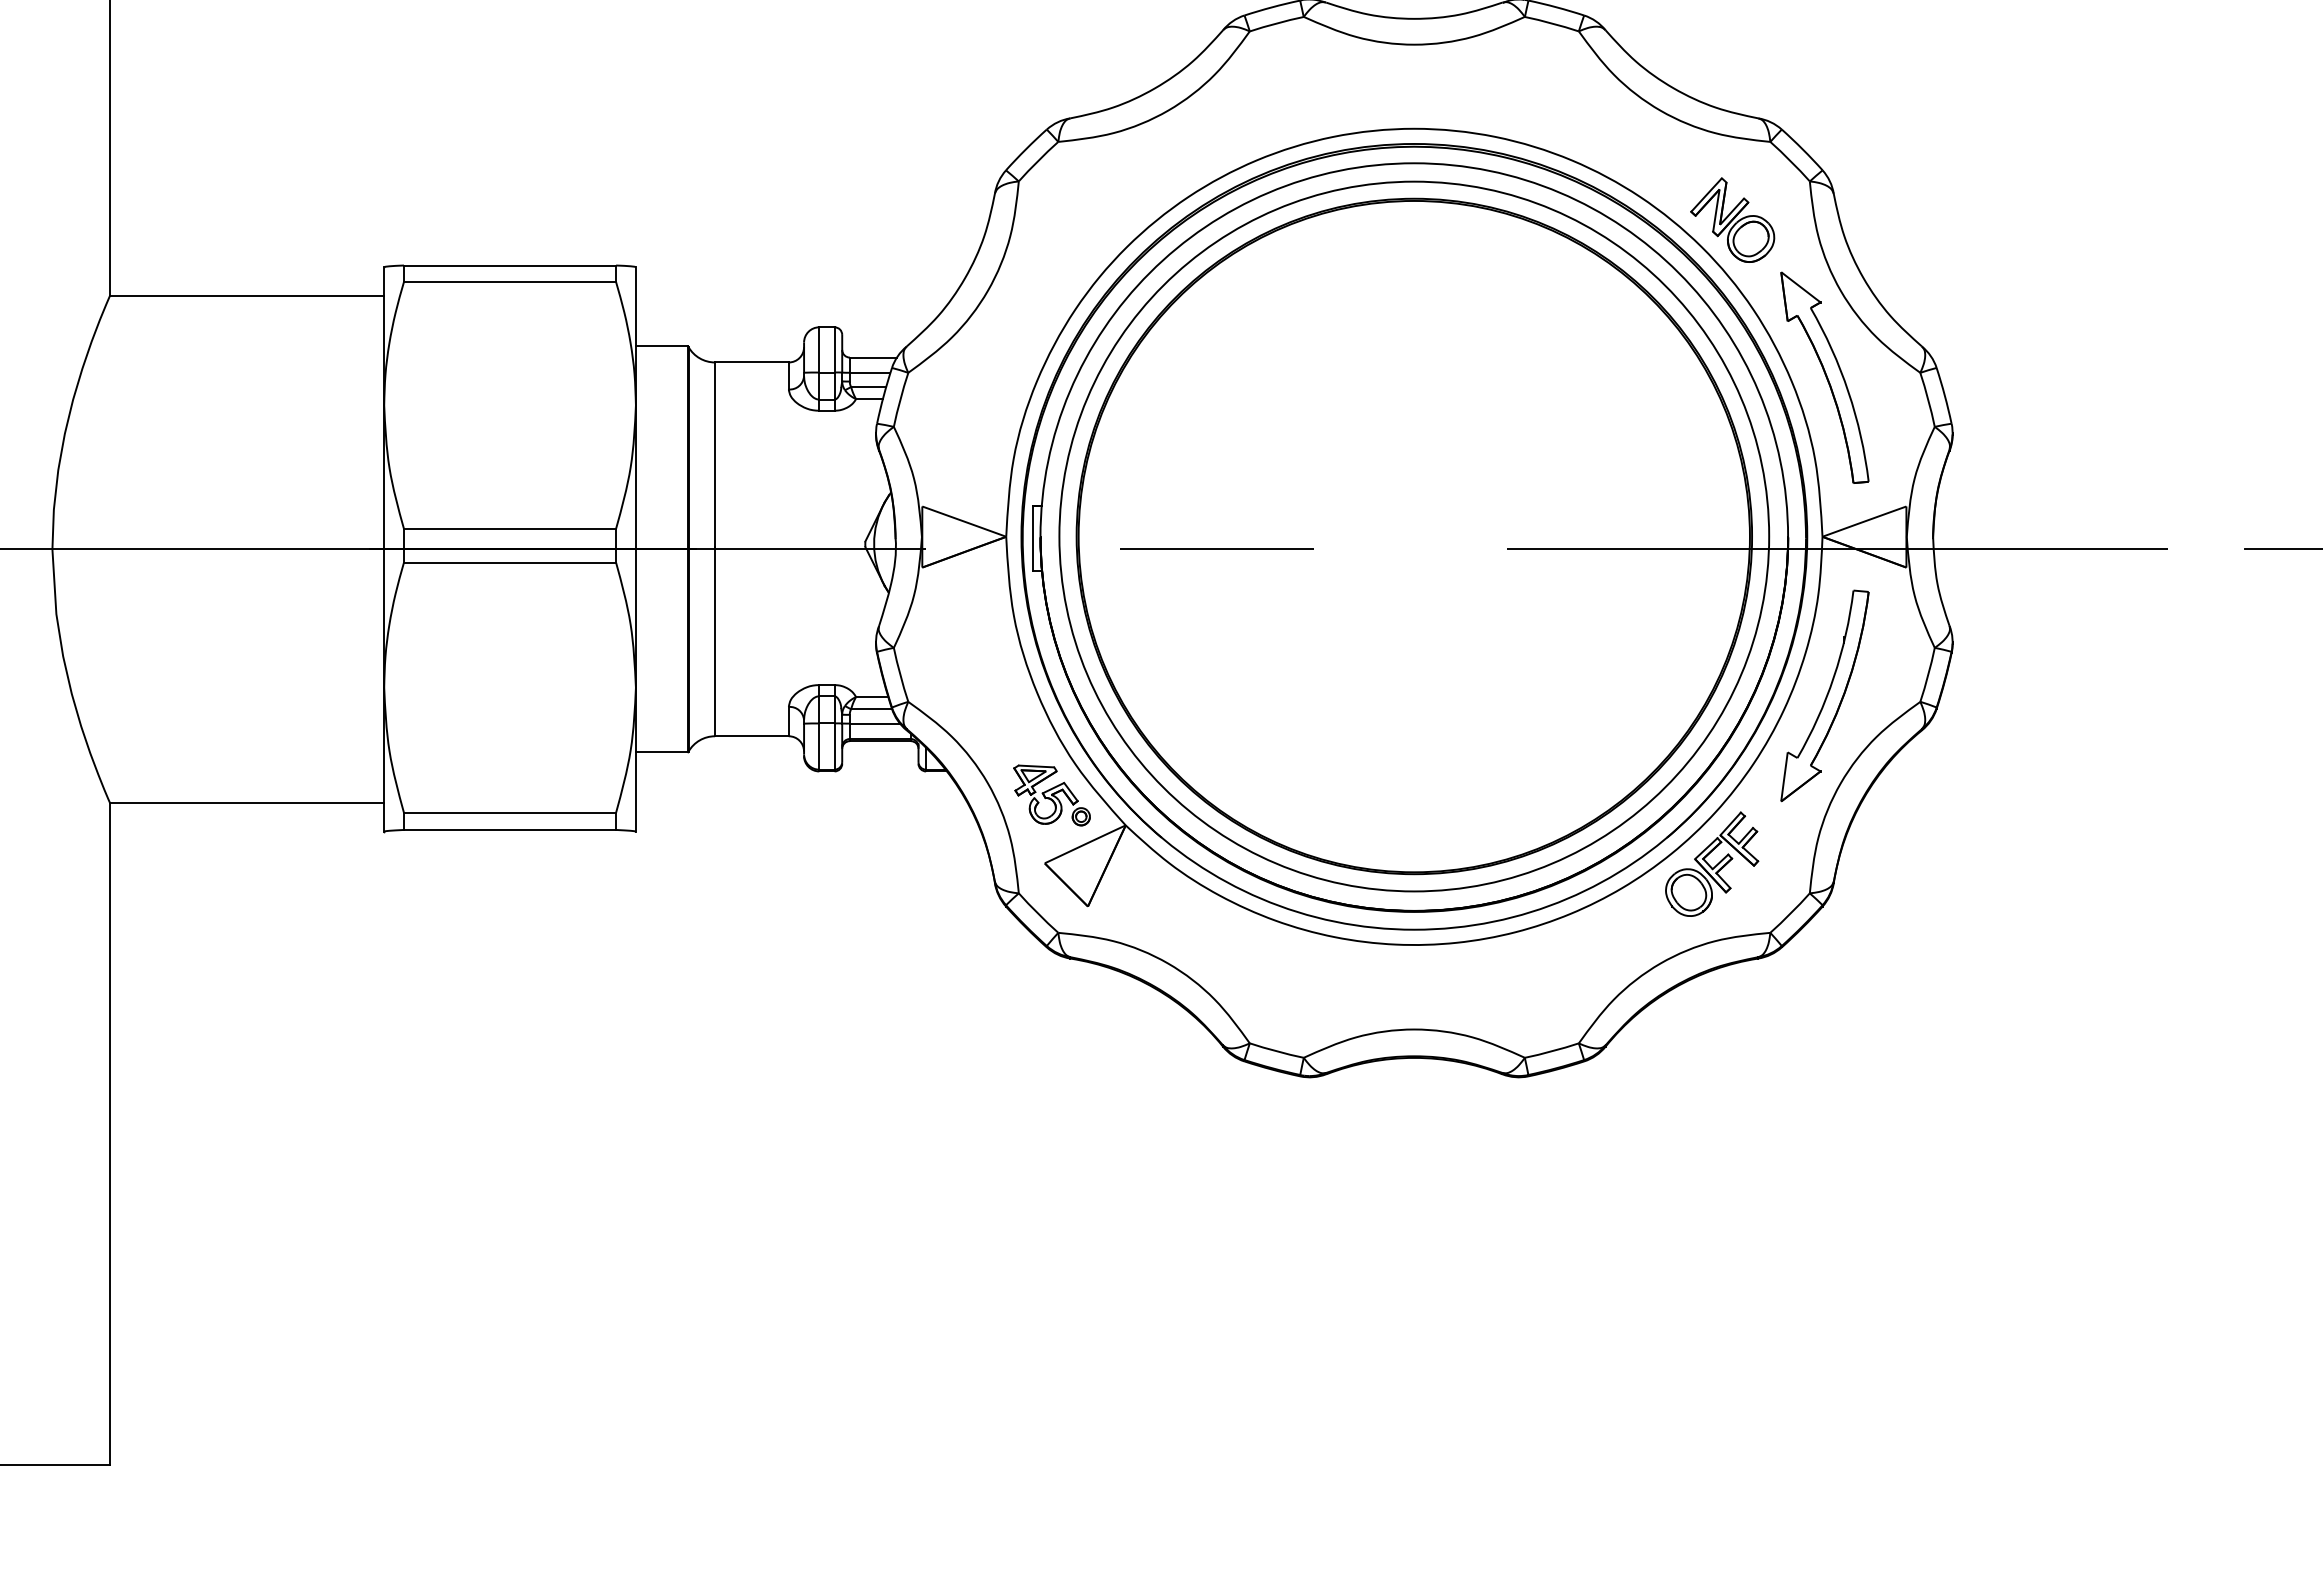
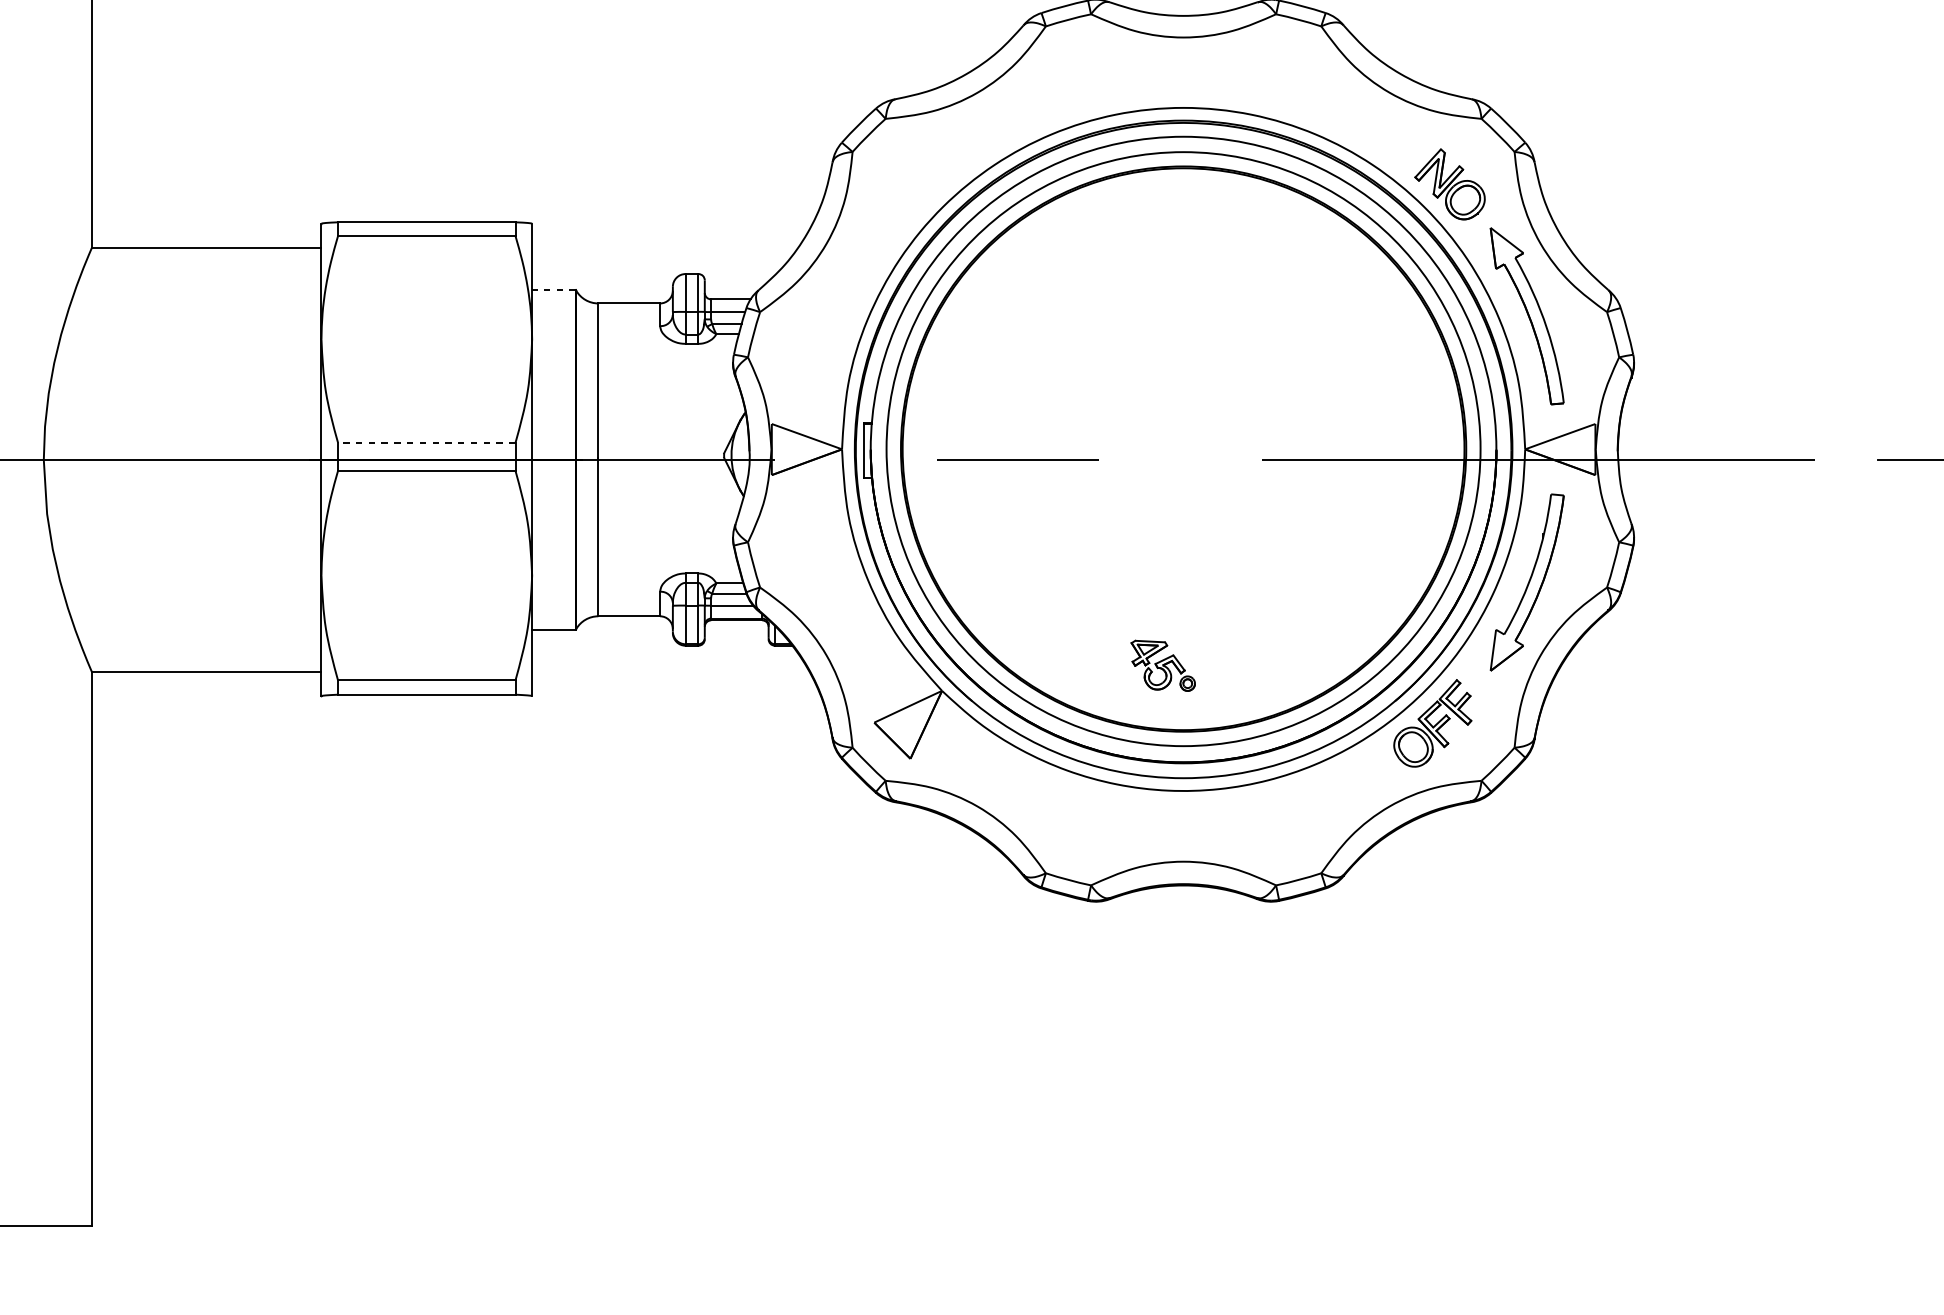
line: (661, 346) -> (553, 290), solid -> dashed
line: (509, 528) -> (426, 442), solid -> dashed
part: (1051, 795) -> (1162, 665), moved

